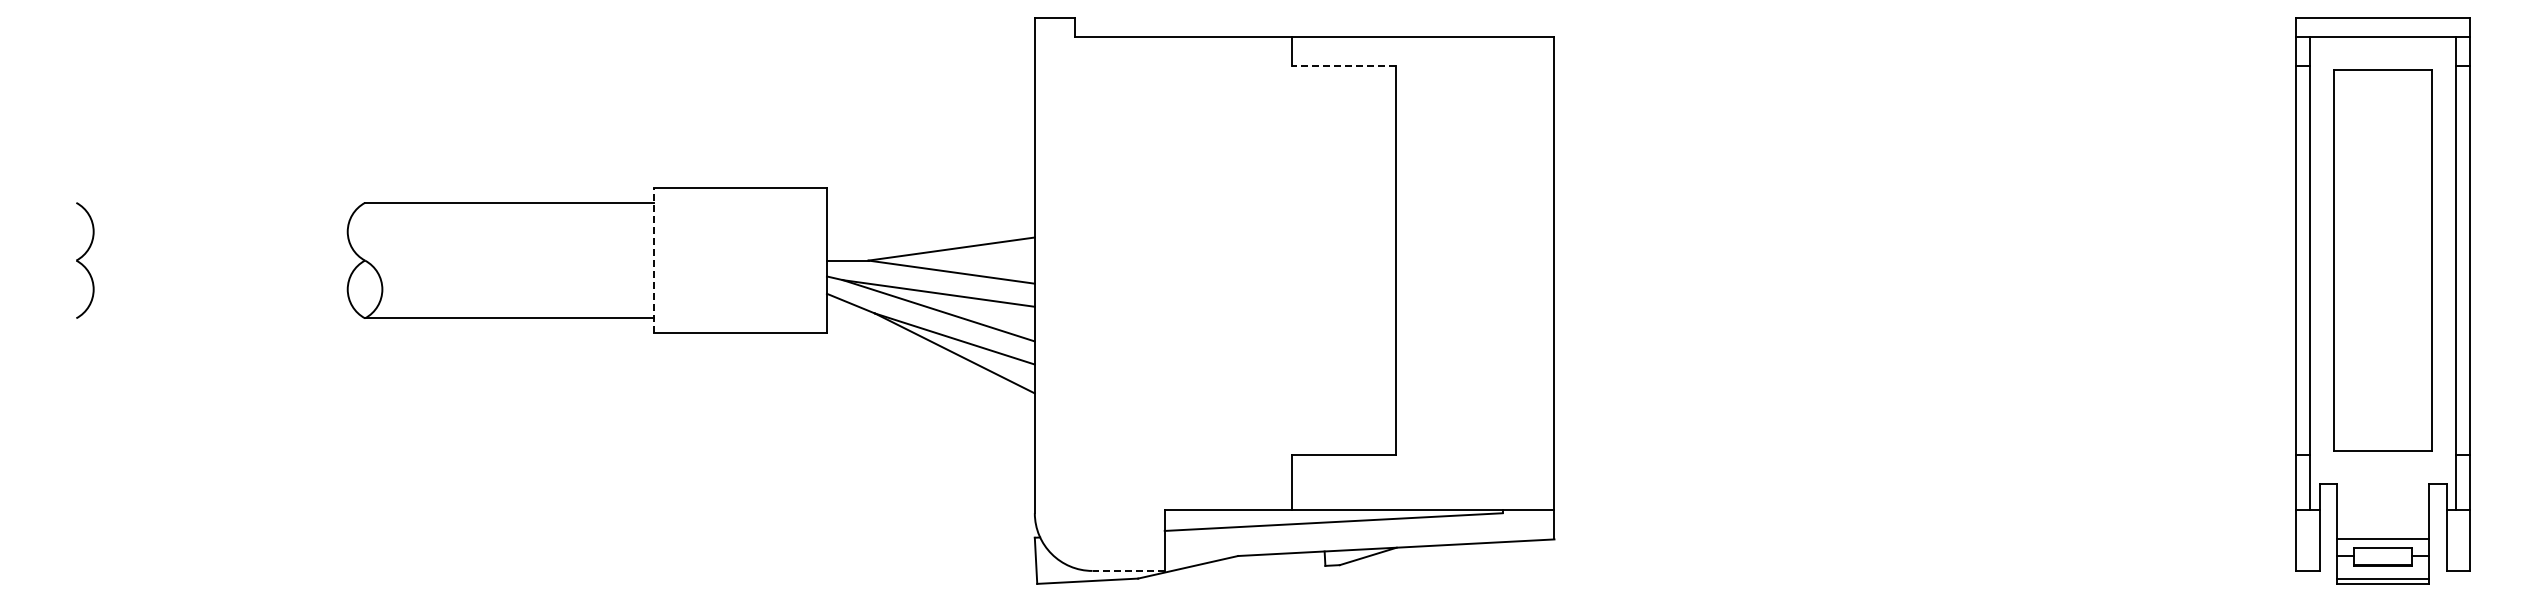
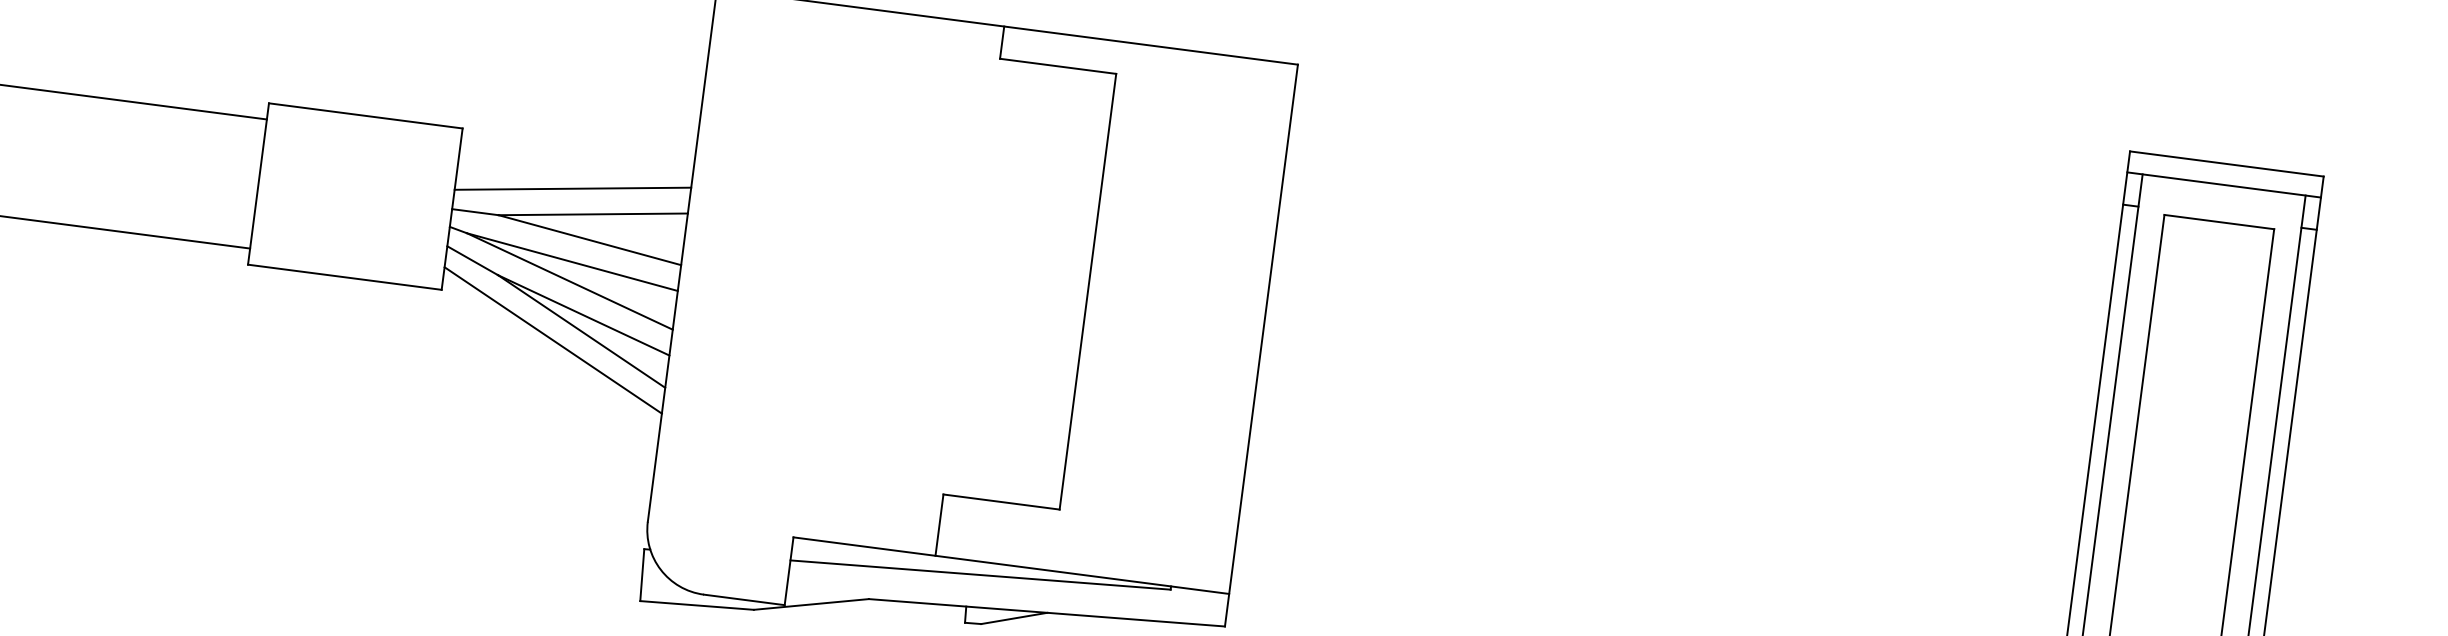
line: (1343, 65) -> (1057, 66), dashed -> solid
line: (930, 228) -> (572, 188), added
line: (653, 260) -> (258, 183), dashed -> solid
line: (930, 364) -> (552, 340), added
line: (1128, 570) -> (744, 599), dashed -> solid

